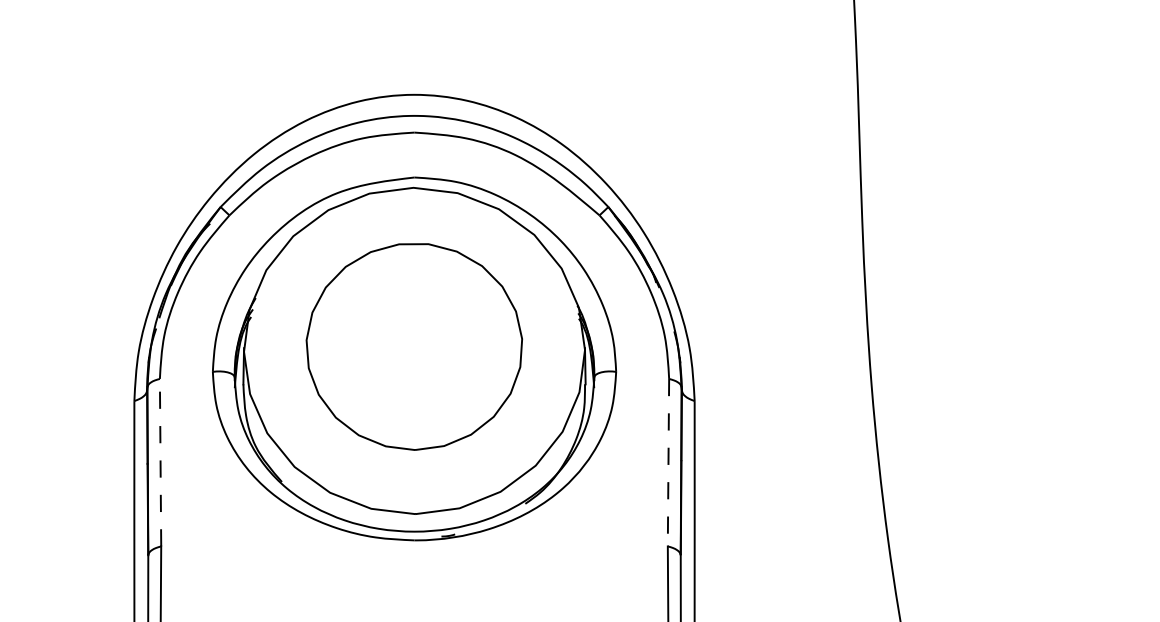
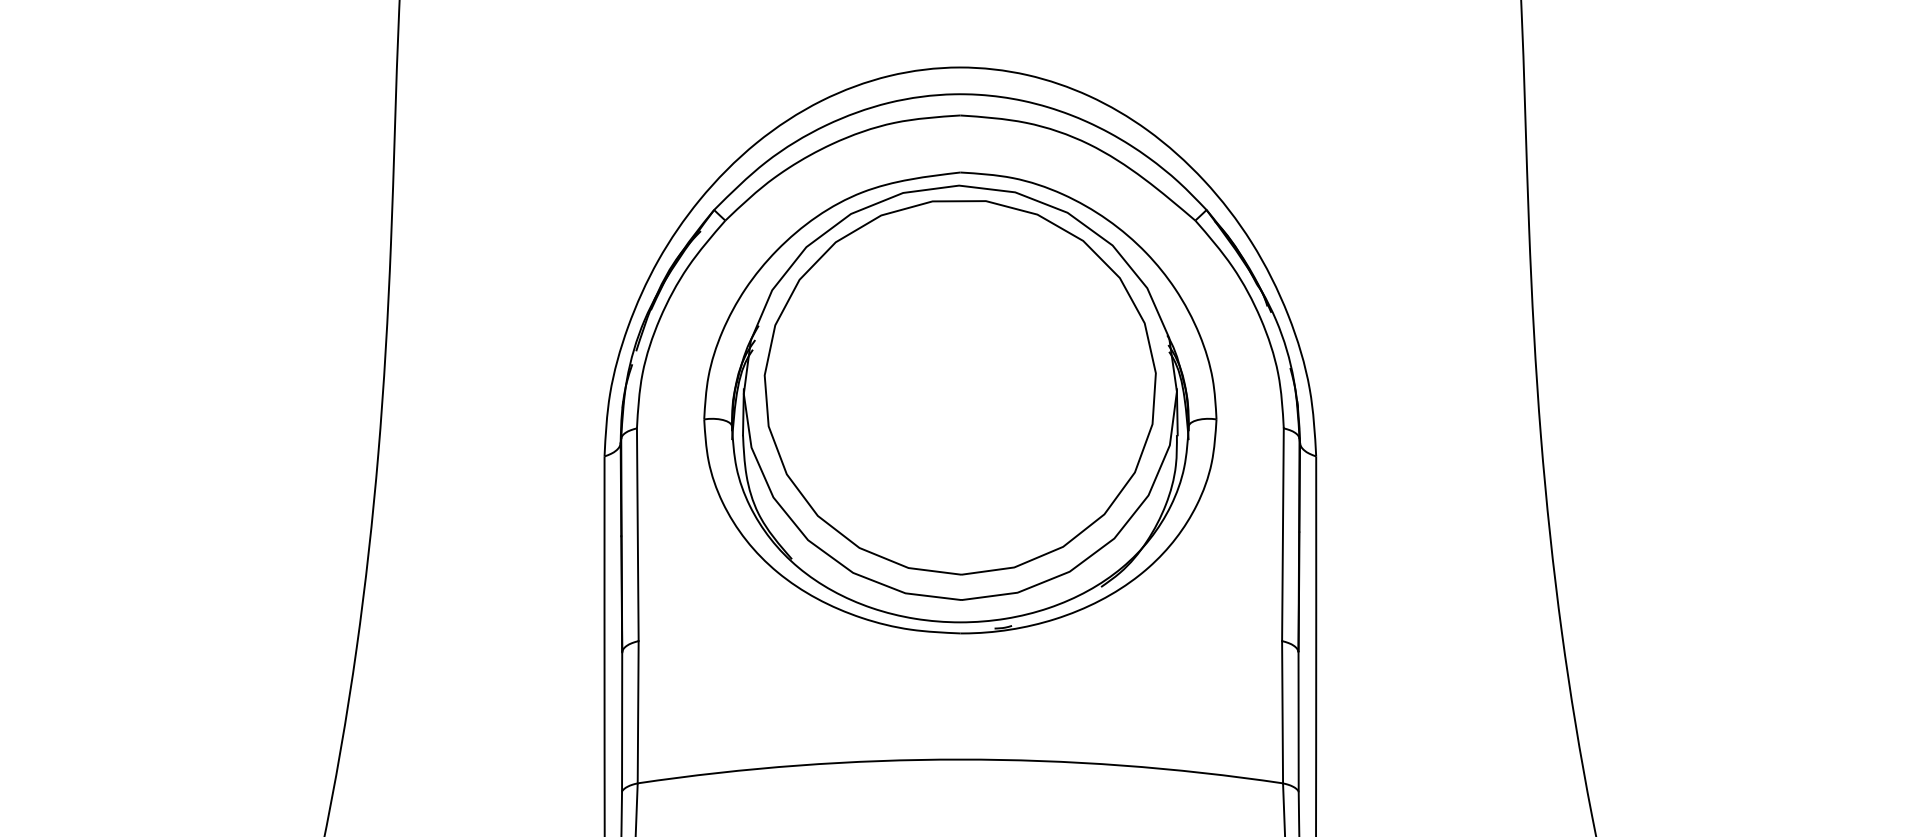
part: (413, 346) -> (959, 387), size x1.43
line: (160, 462) -> (637, 534), dashed -> solid
line: (668, 463) -> (1282, 535), dashed -> solid

